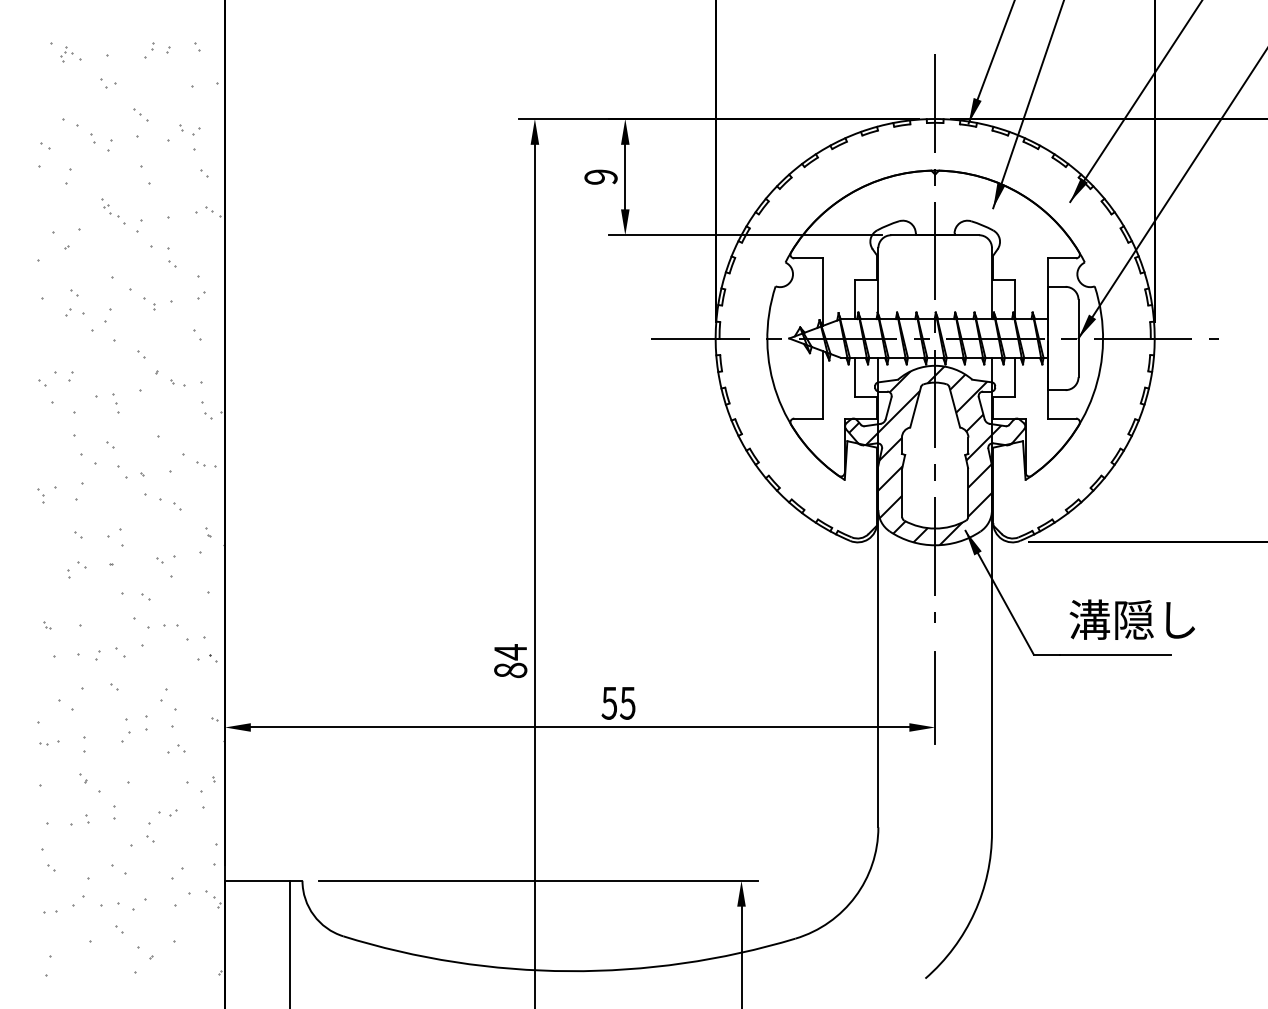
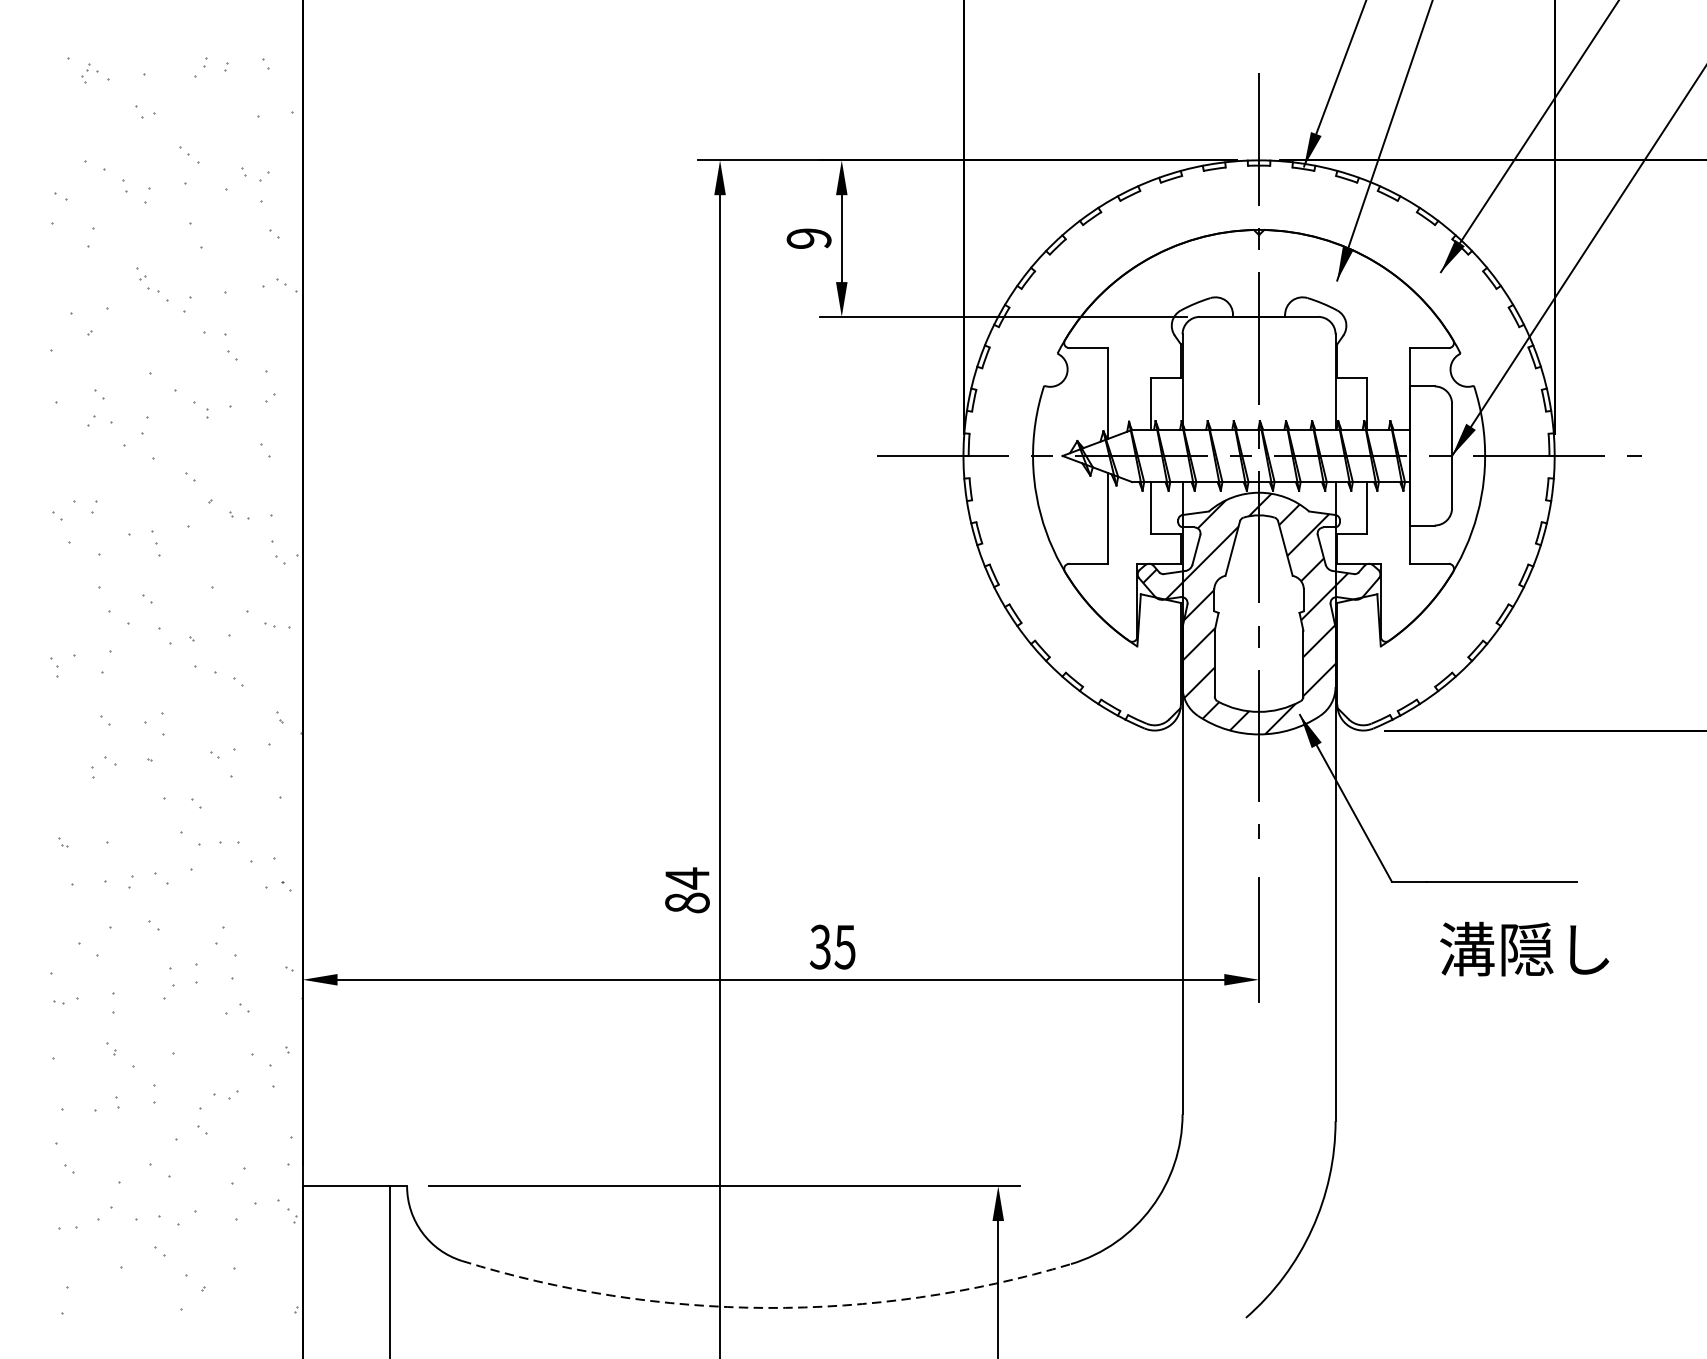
text: (1131, 619) -> (1523, 948), moved
text: (609, 702) -> (820, 946), 55 -> 35
arc: (569, 971) -> (766, 1308), solid -> dashed

